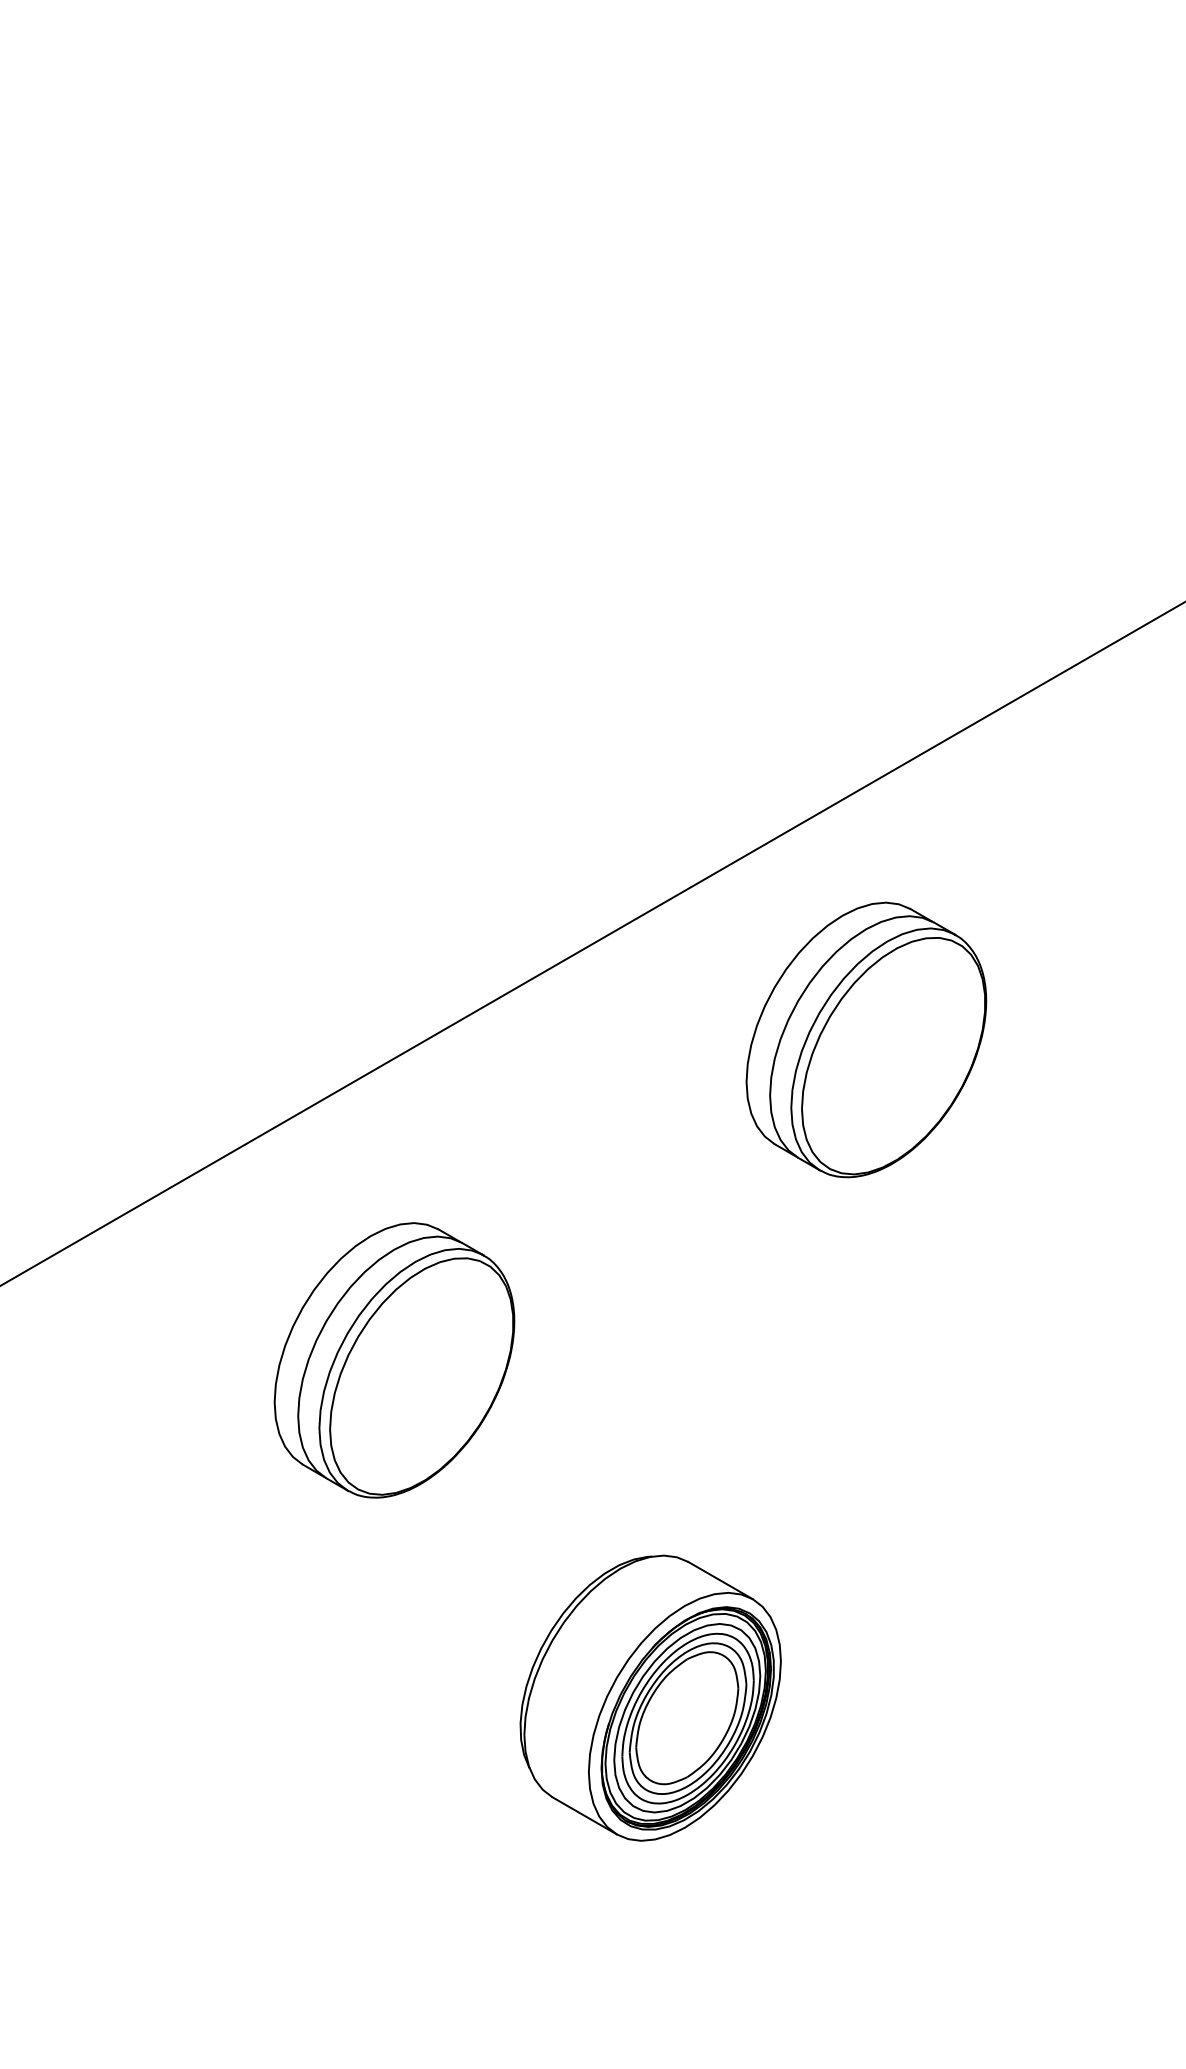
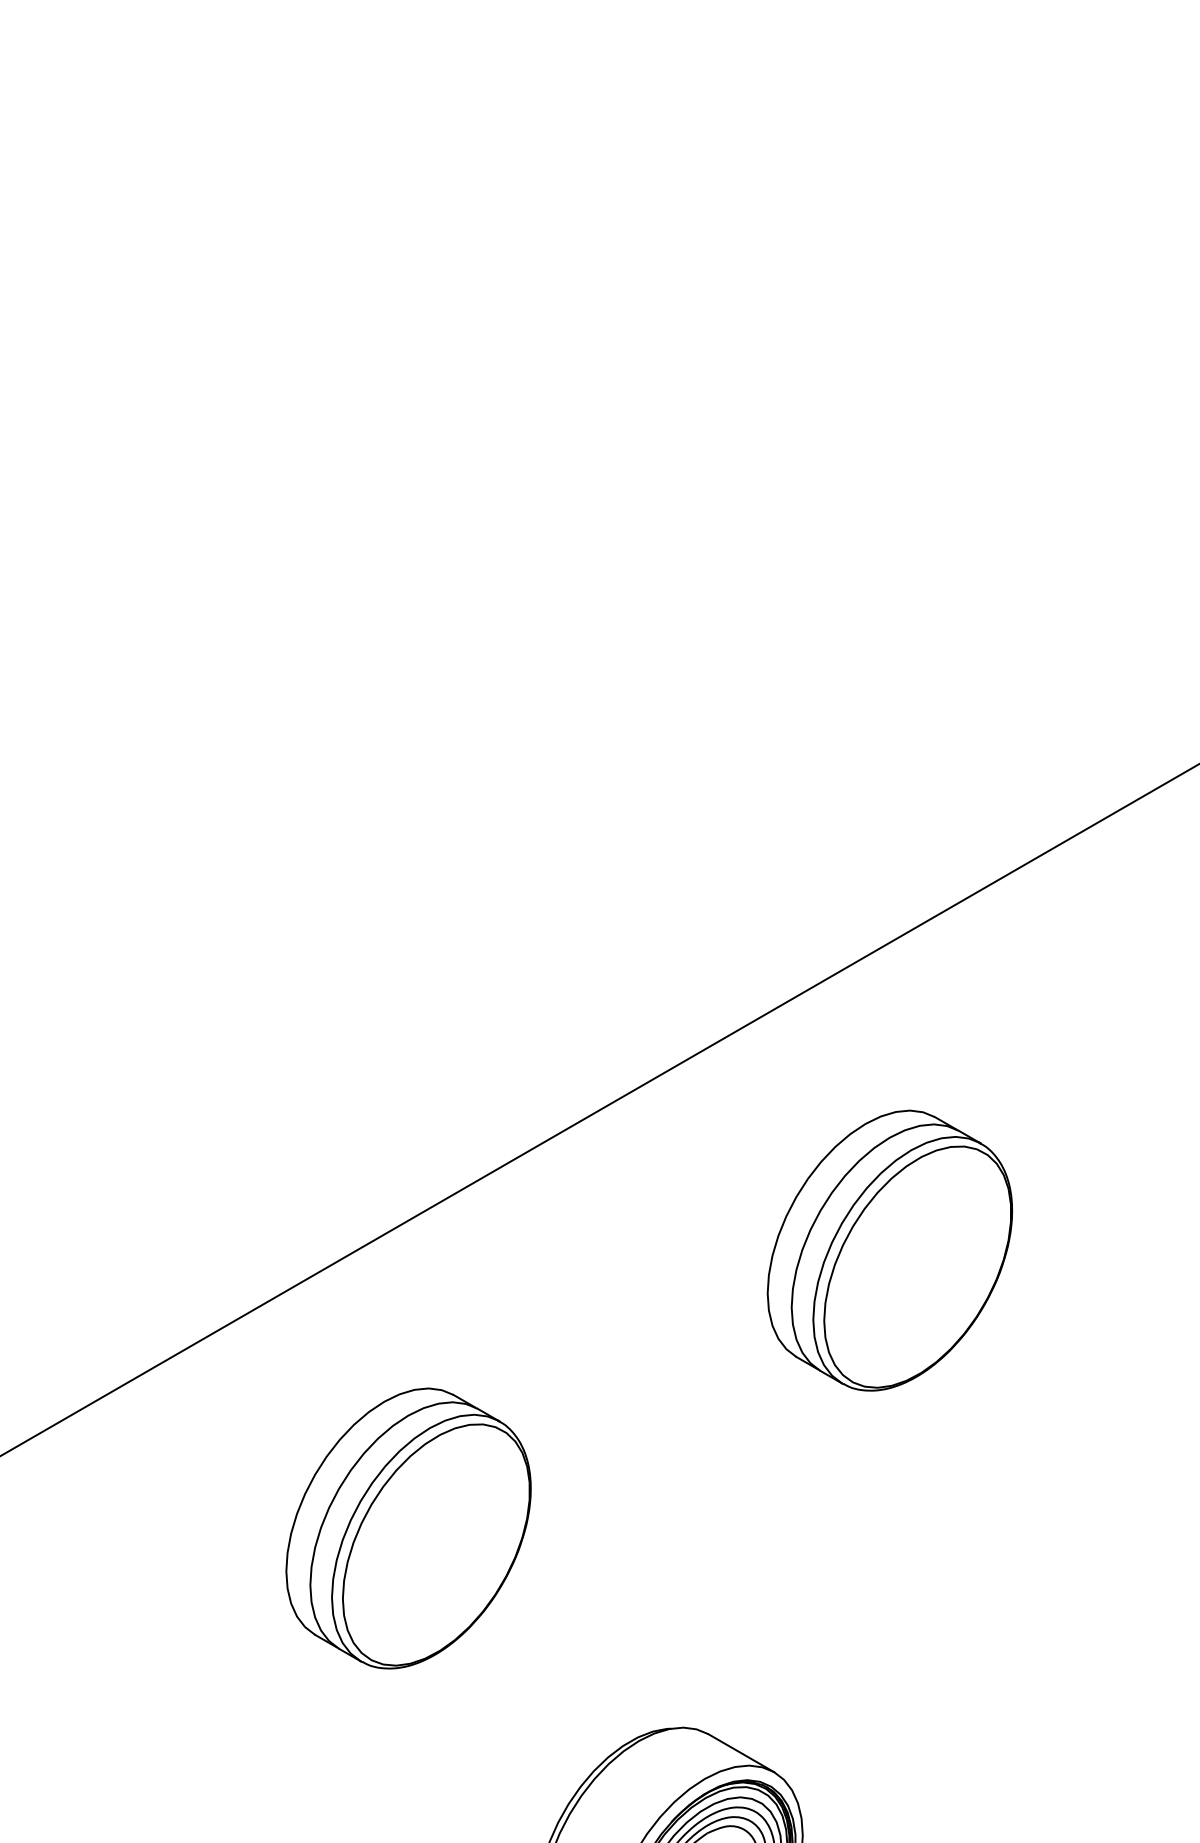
part: (866, 1039) -> (890, 1250), moved

